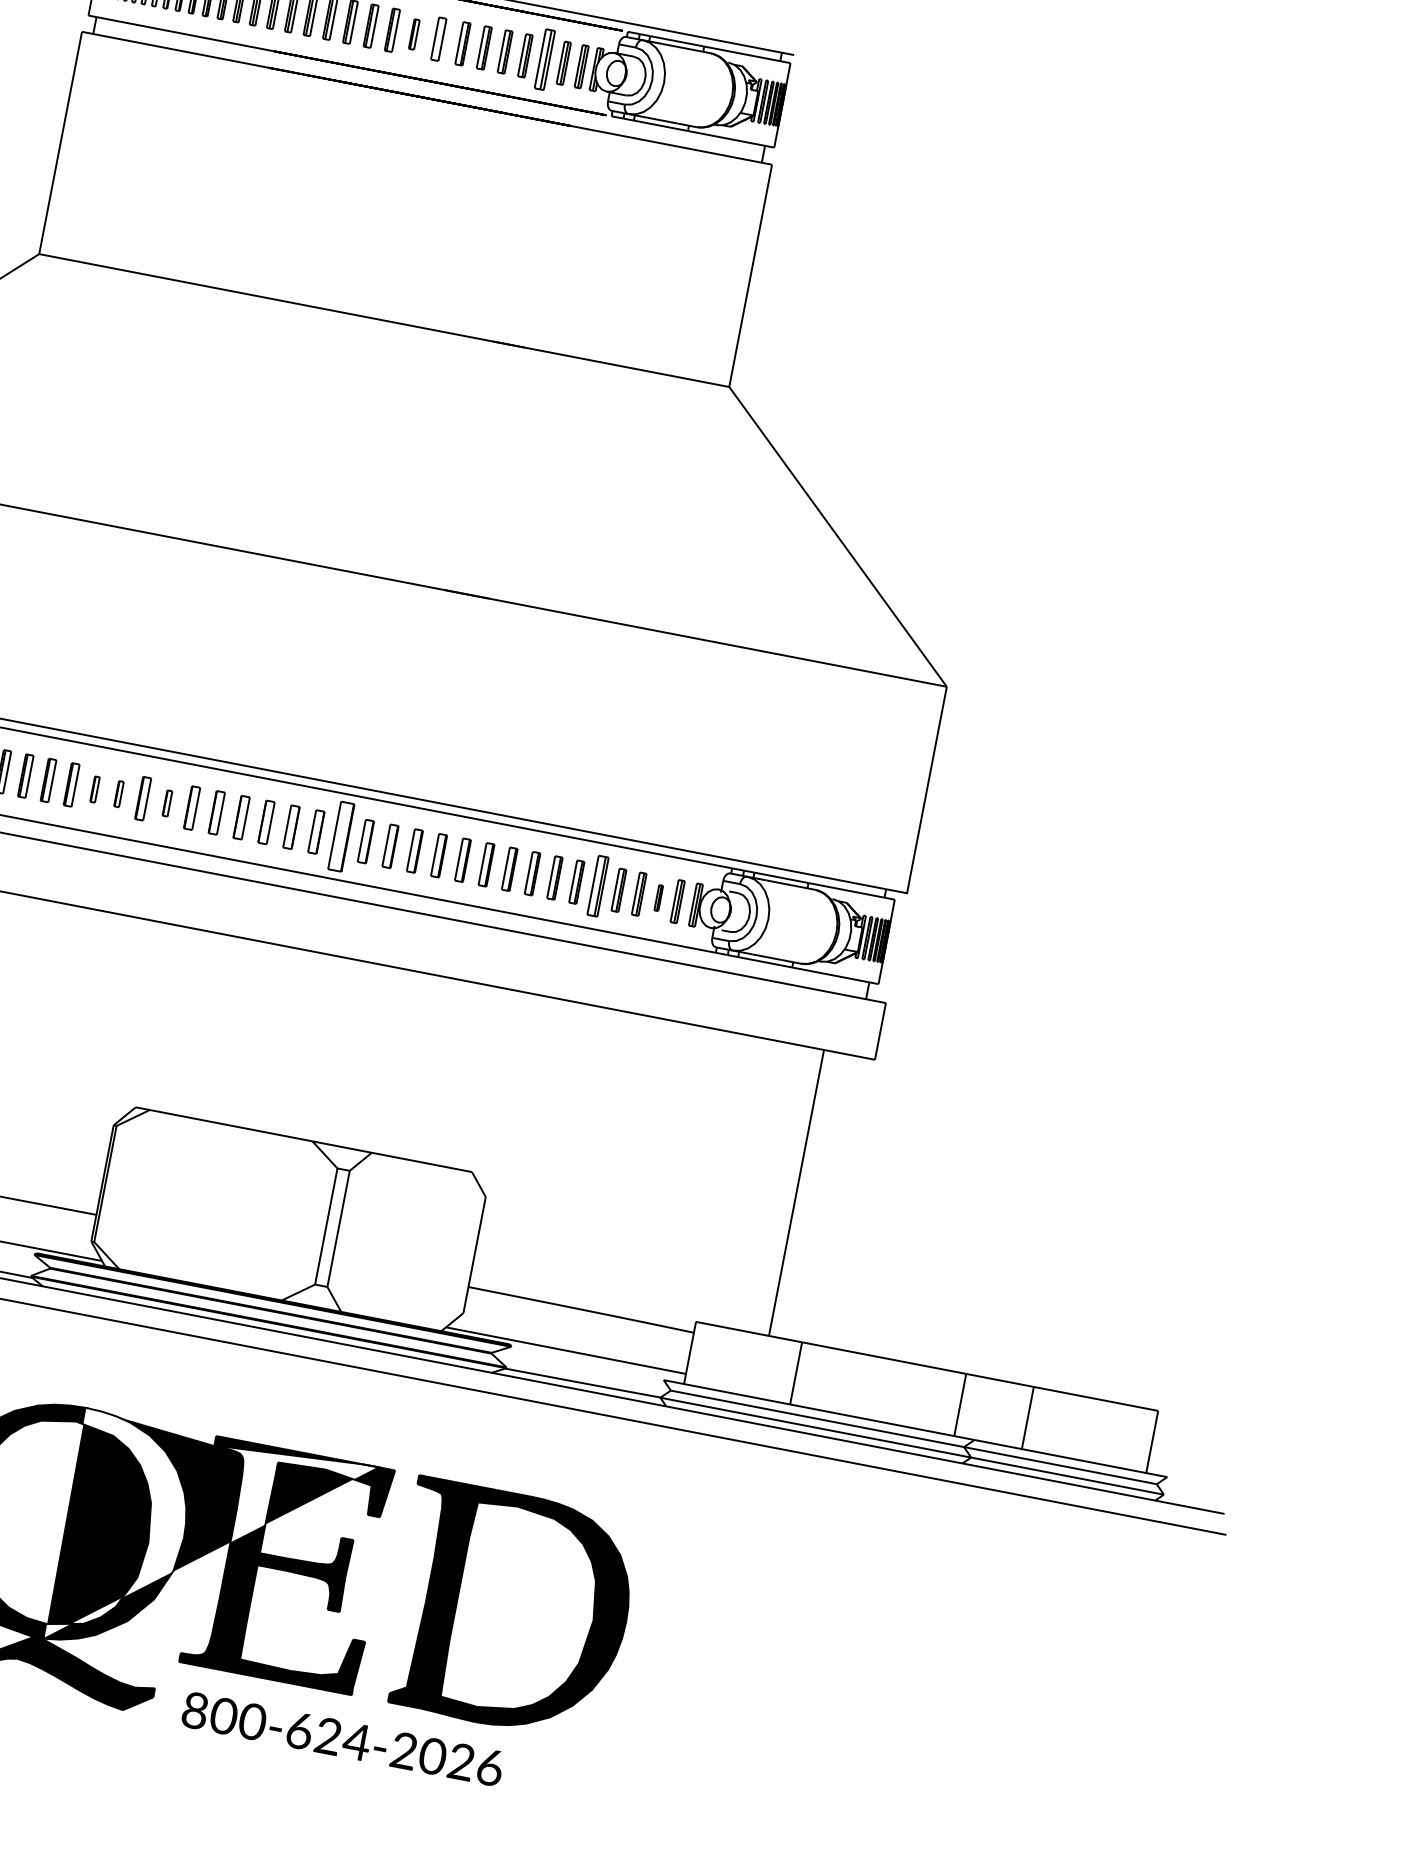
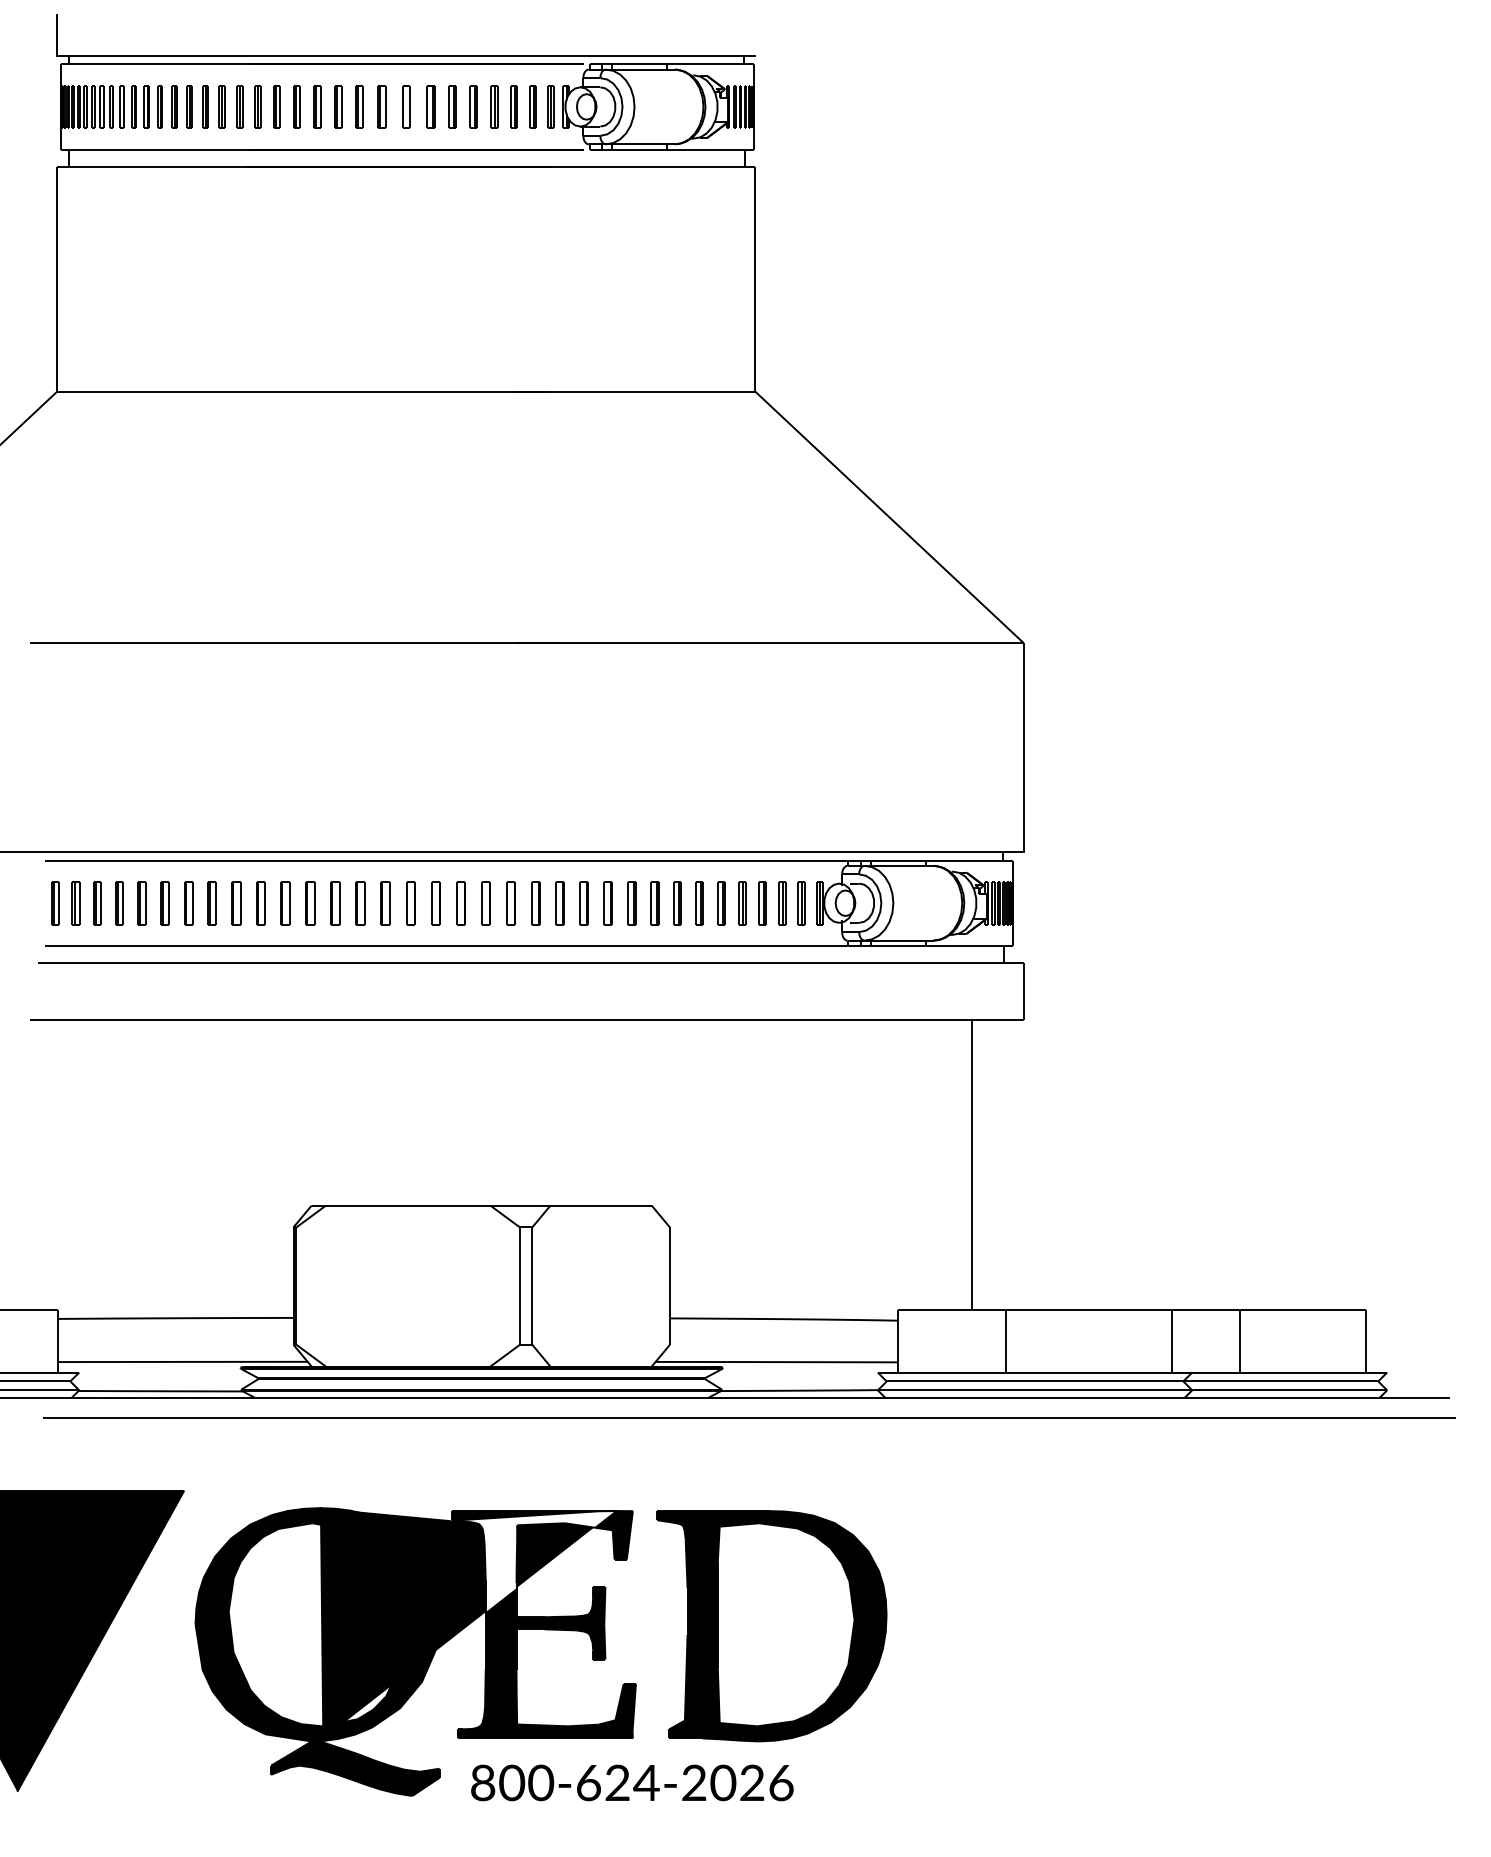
part: (414, 33) -> (381, 106), size x1.43
part: (544, 59) -> (513, 106), size x0.71
part: (94, 789) -> (211, 903), size x1.67
part: (118, 794) -> (236, 903), size x1.67
part: (167, 803) -> (285, 903), size x1.67
part: (340, 836) -> (460, 903), size x0.62
part: (598, 886) -> (721, 903), size x0.71
part: (658, 898) -> (782, 903), size x1.67

